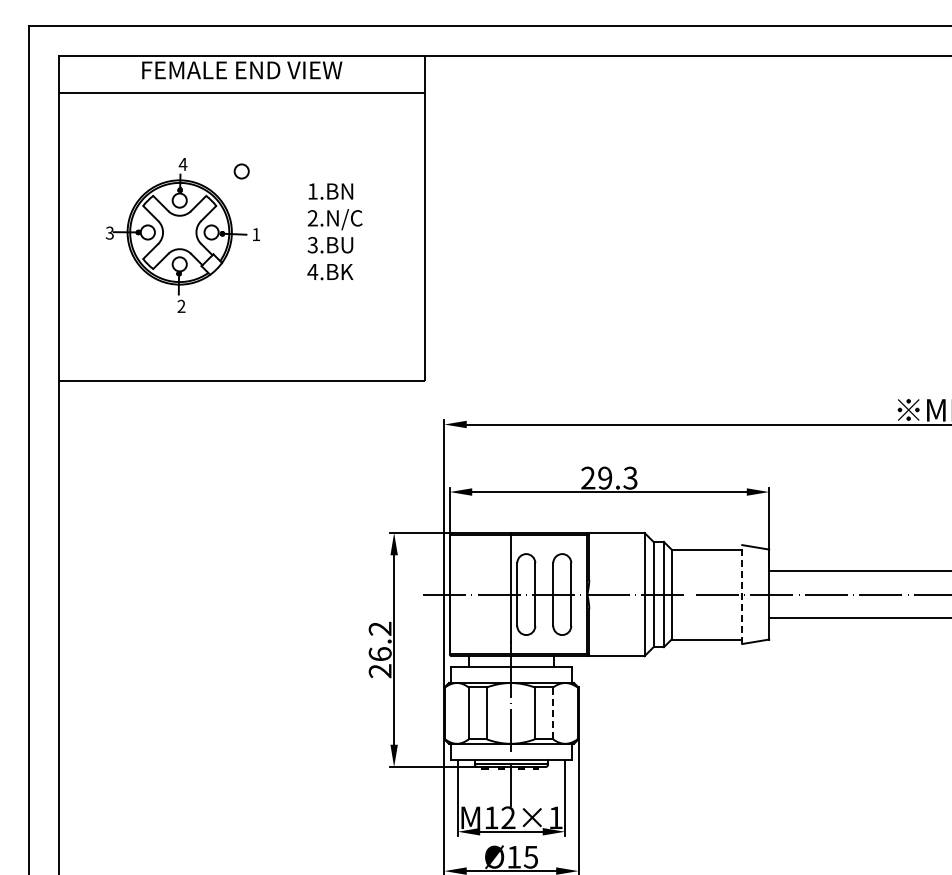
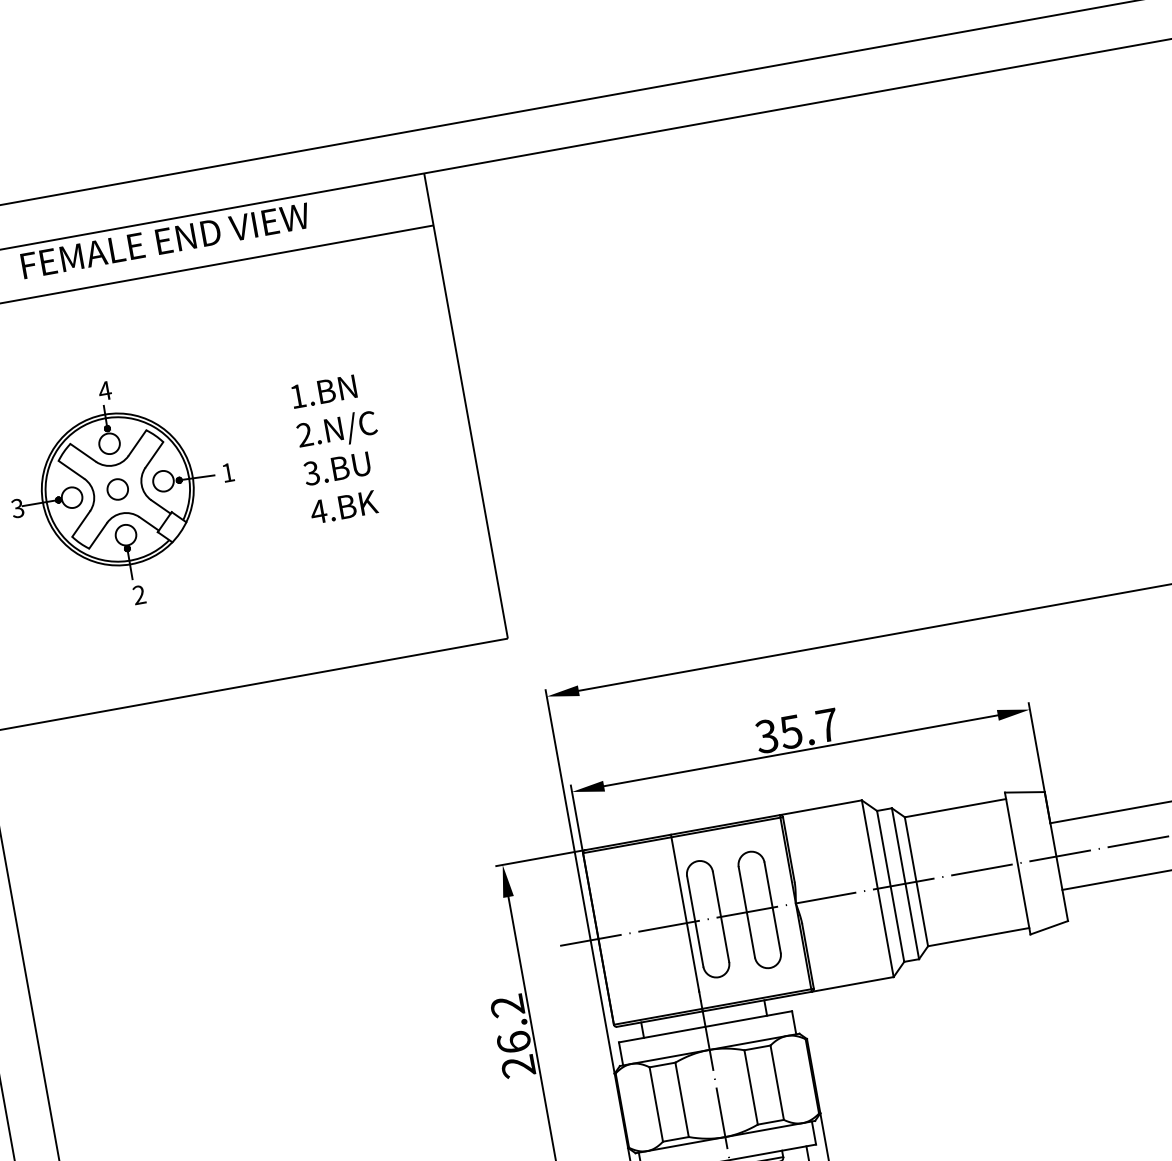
circle: (241, 171) -> (117, 489), moved
text: (609, 477) -> (797, 729), 29.3 -> 35.7
line: (742, 594) -> (1018, 863), dashed -> solid
line: (553, 713) -> (777, 1082), dashed -> solid

